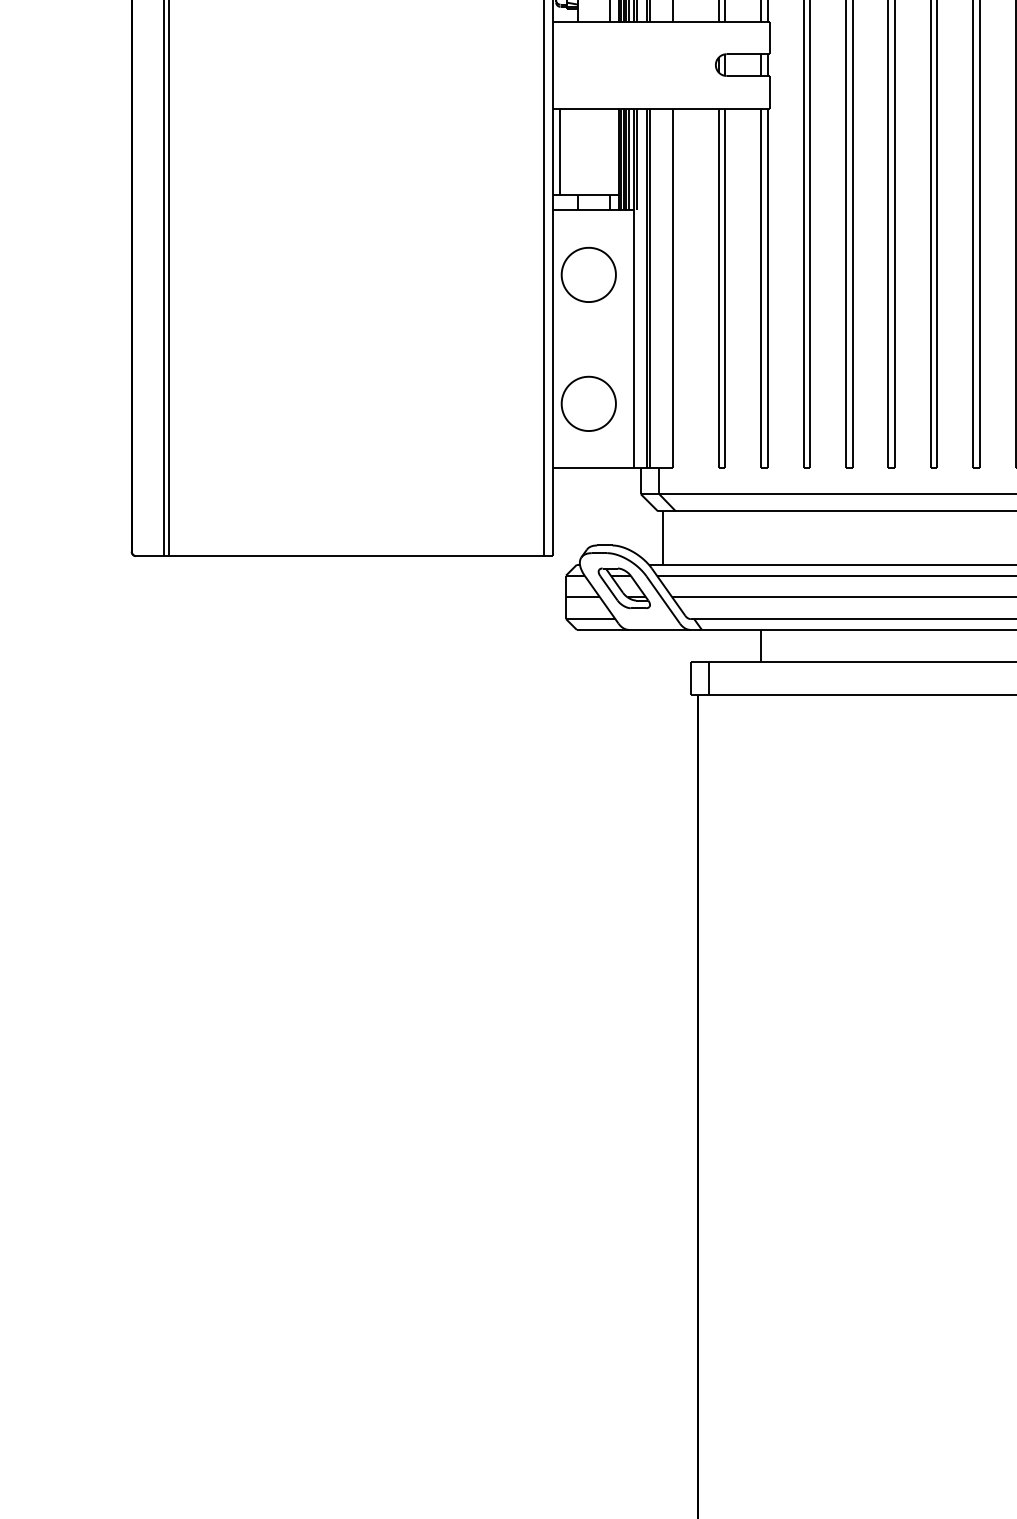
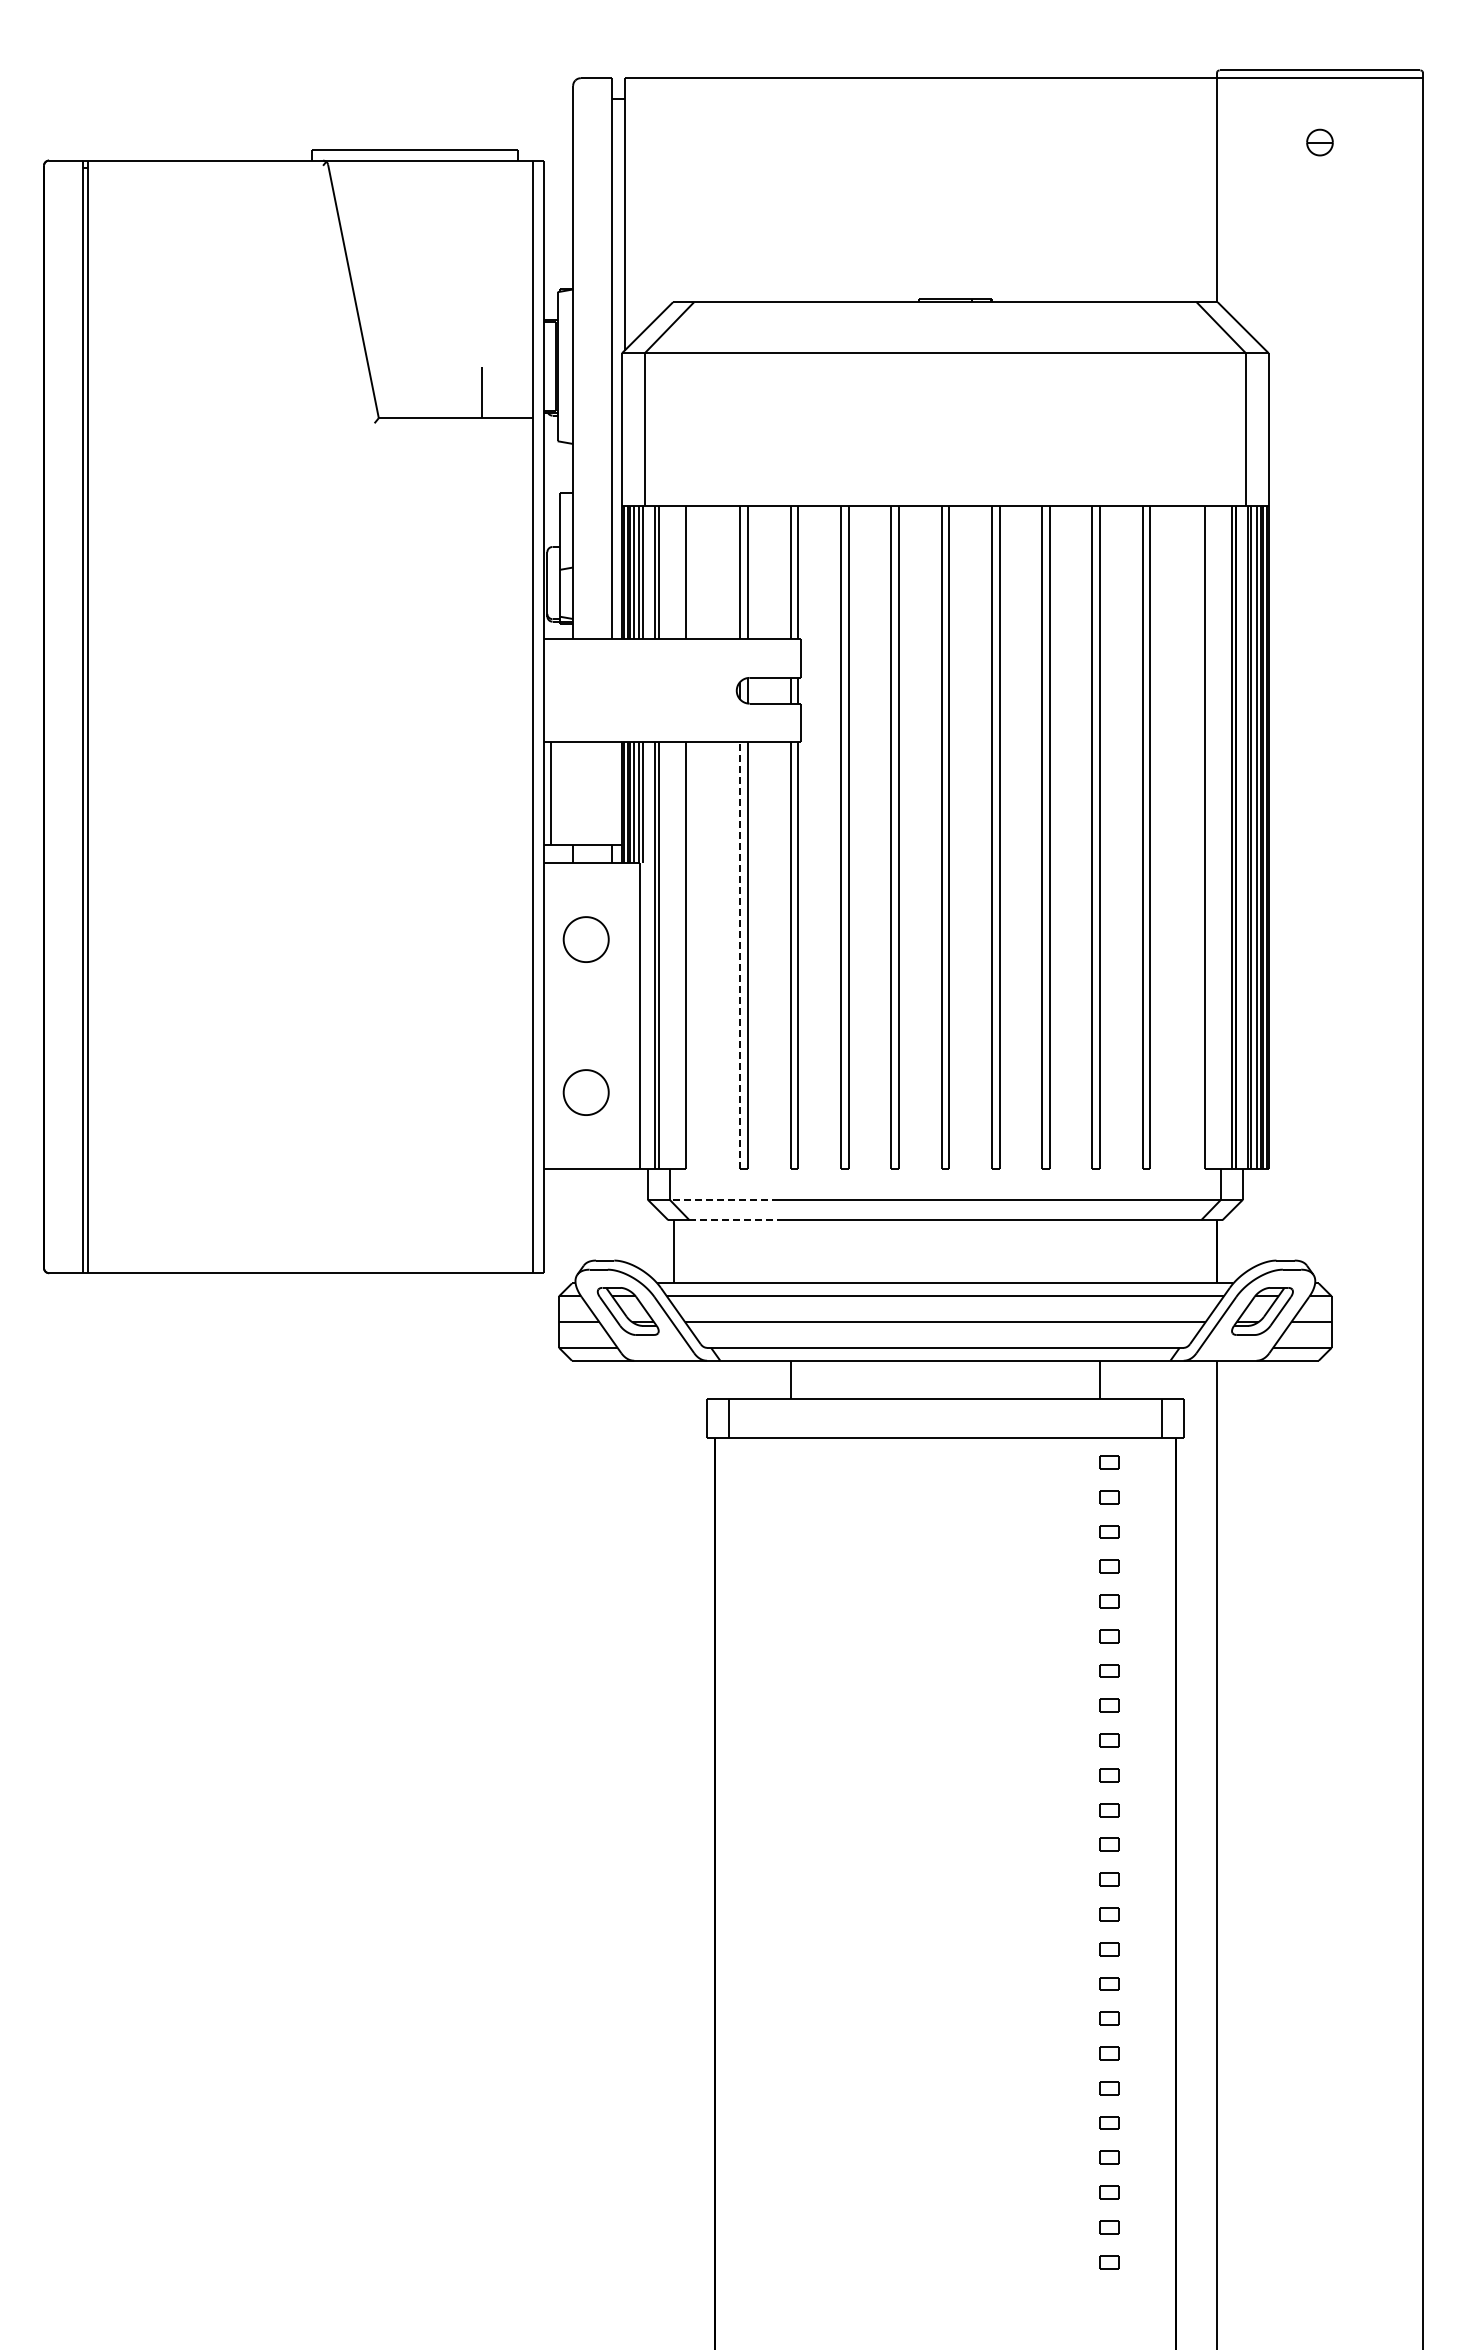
part: (589, 274) -> (586, 939), size x0.7
line: (718, 288) -> (740, 955), solid -> dashed
part: (589, 403) -> (586, 1092), size x0.7
line: (704, 493) -> (723, 1199), solid -> dashed
line: (716, 511) -> (737, 1220), solid -> dashed

